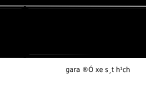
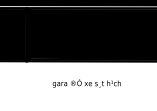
text: (97, 69) -> (86, 83), moved

